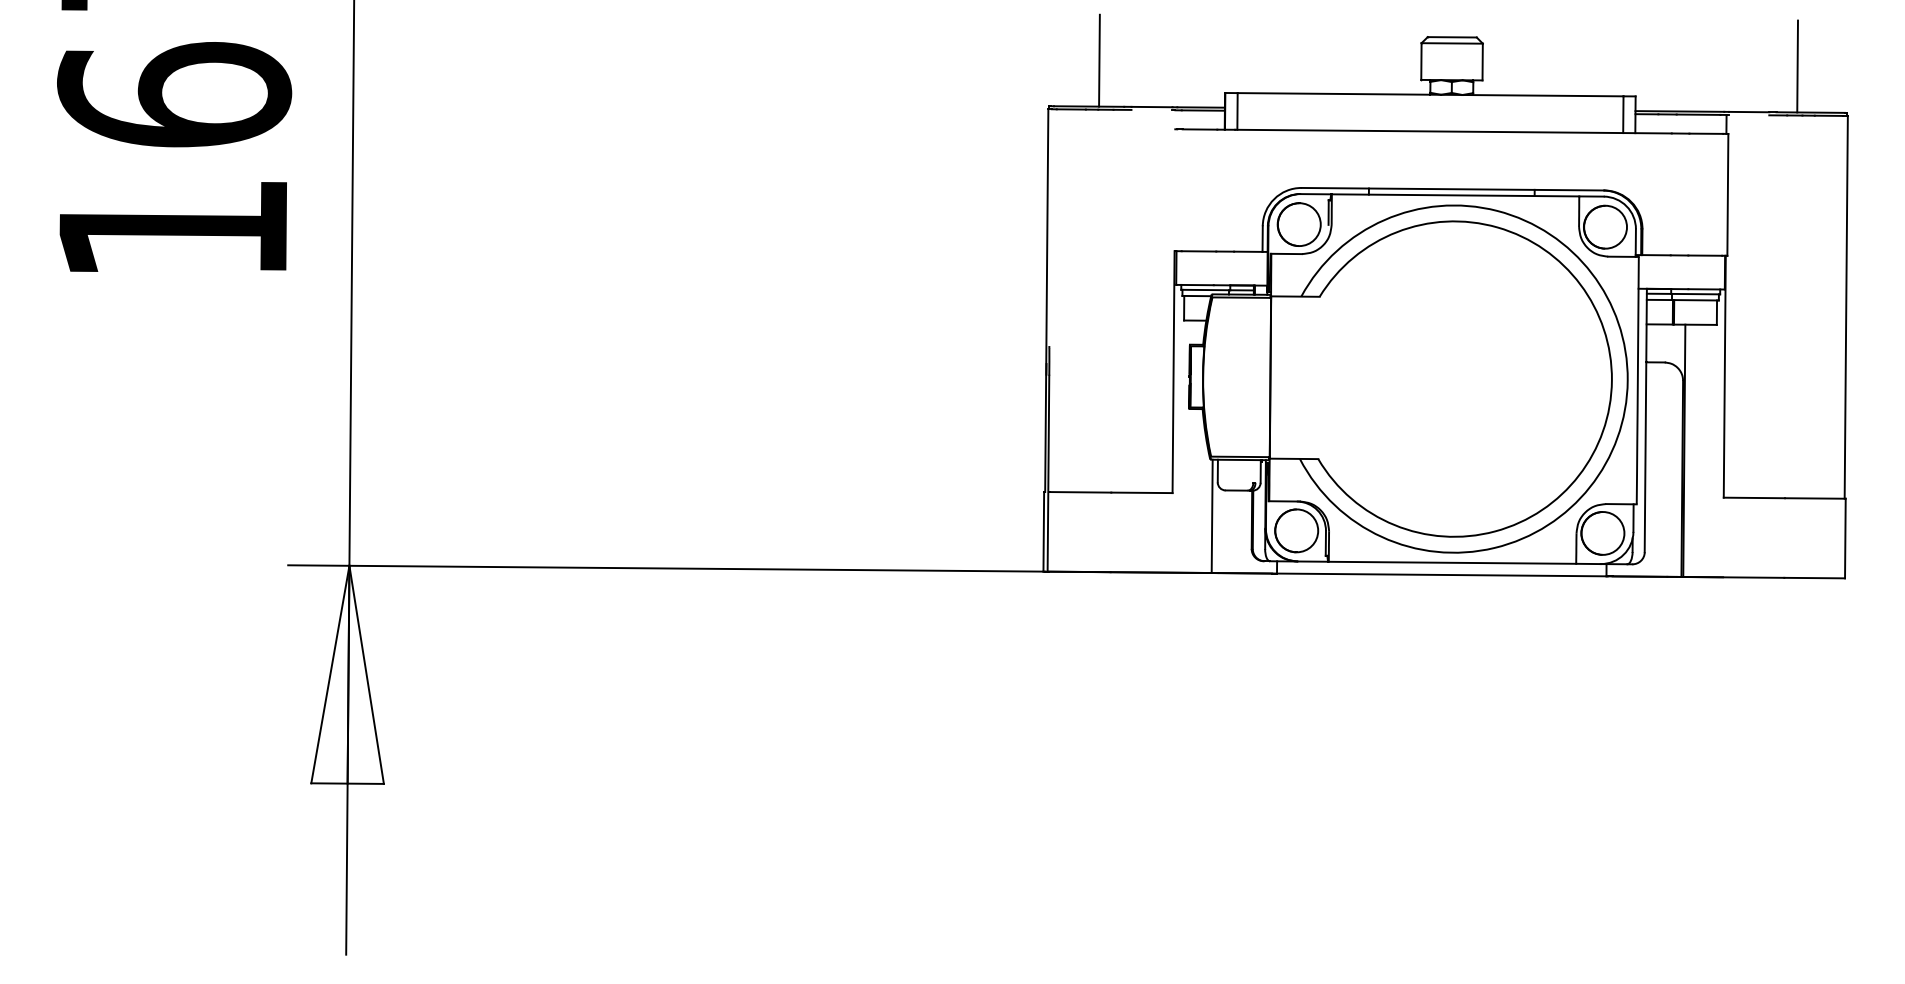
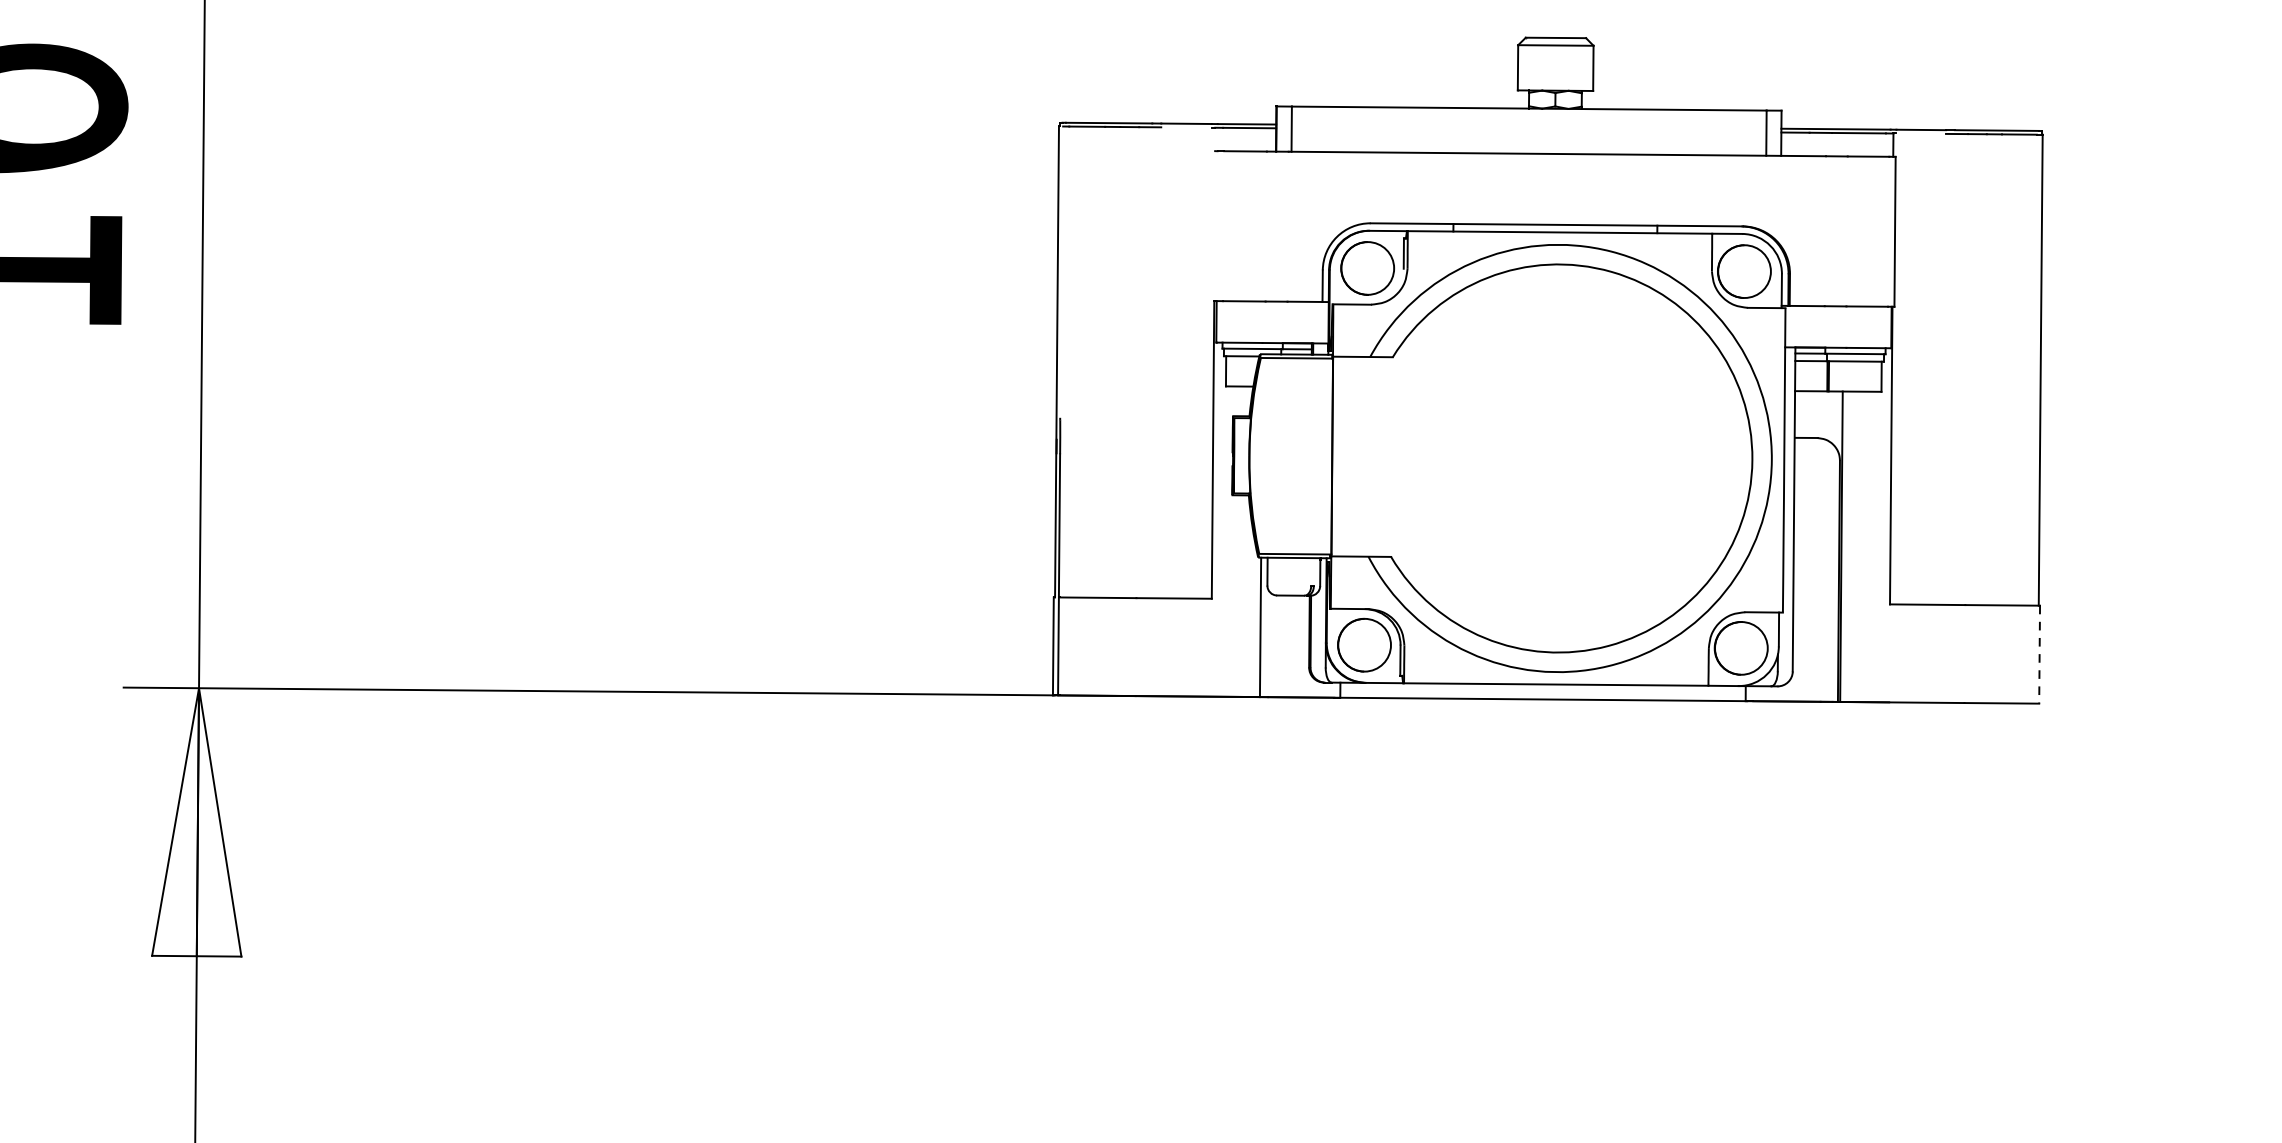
line: (1099, 60) -> (1121, 66), removed
line: (1797, 66) -> (1980, 73), removed
line: (1845, 538) -> (2039, 654), solid -> dashed

